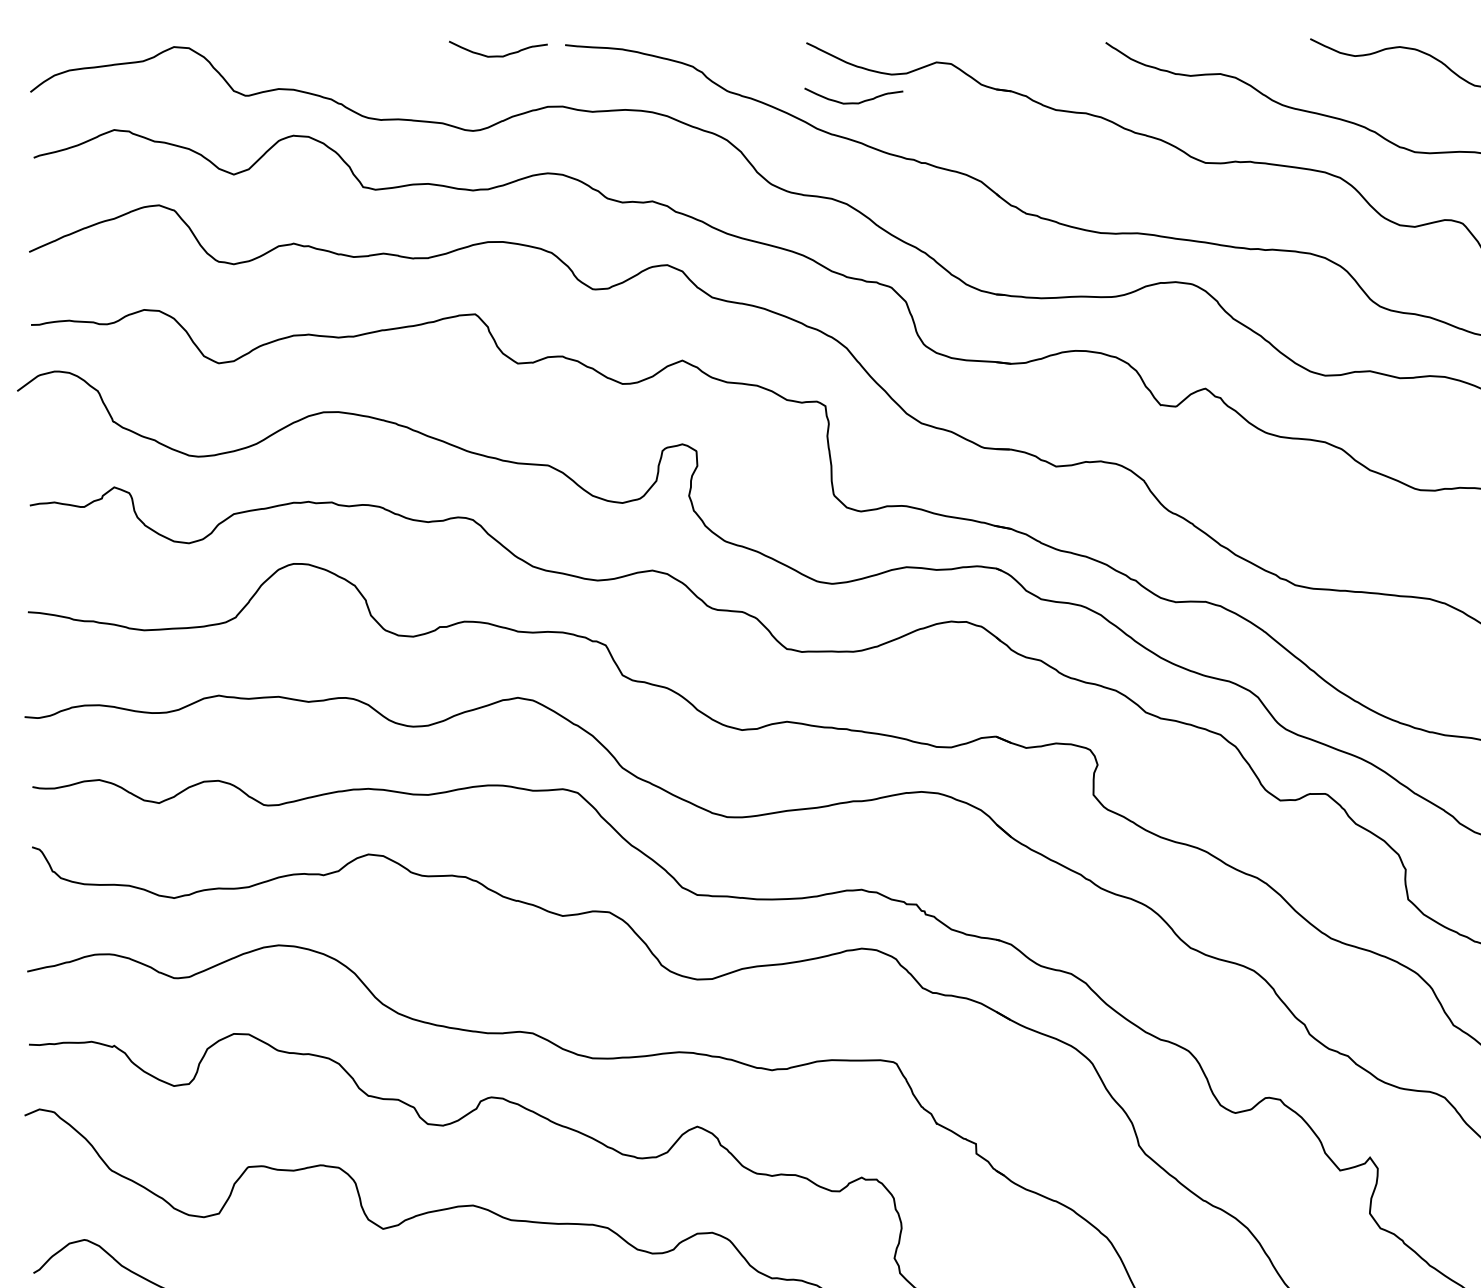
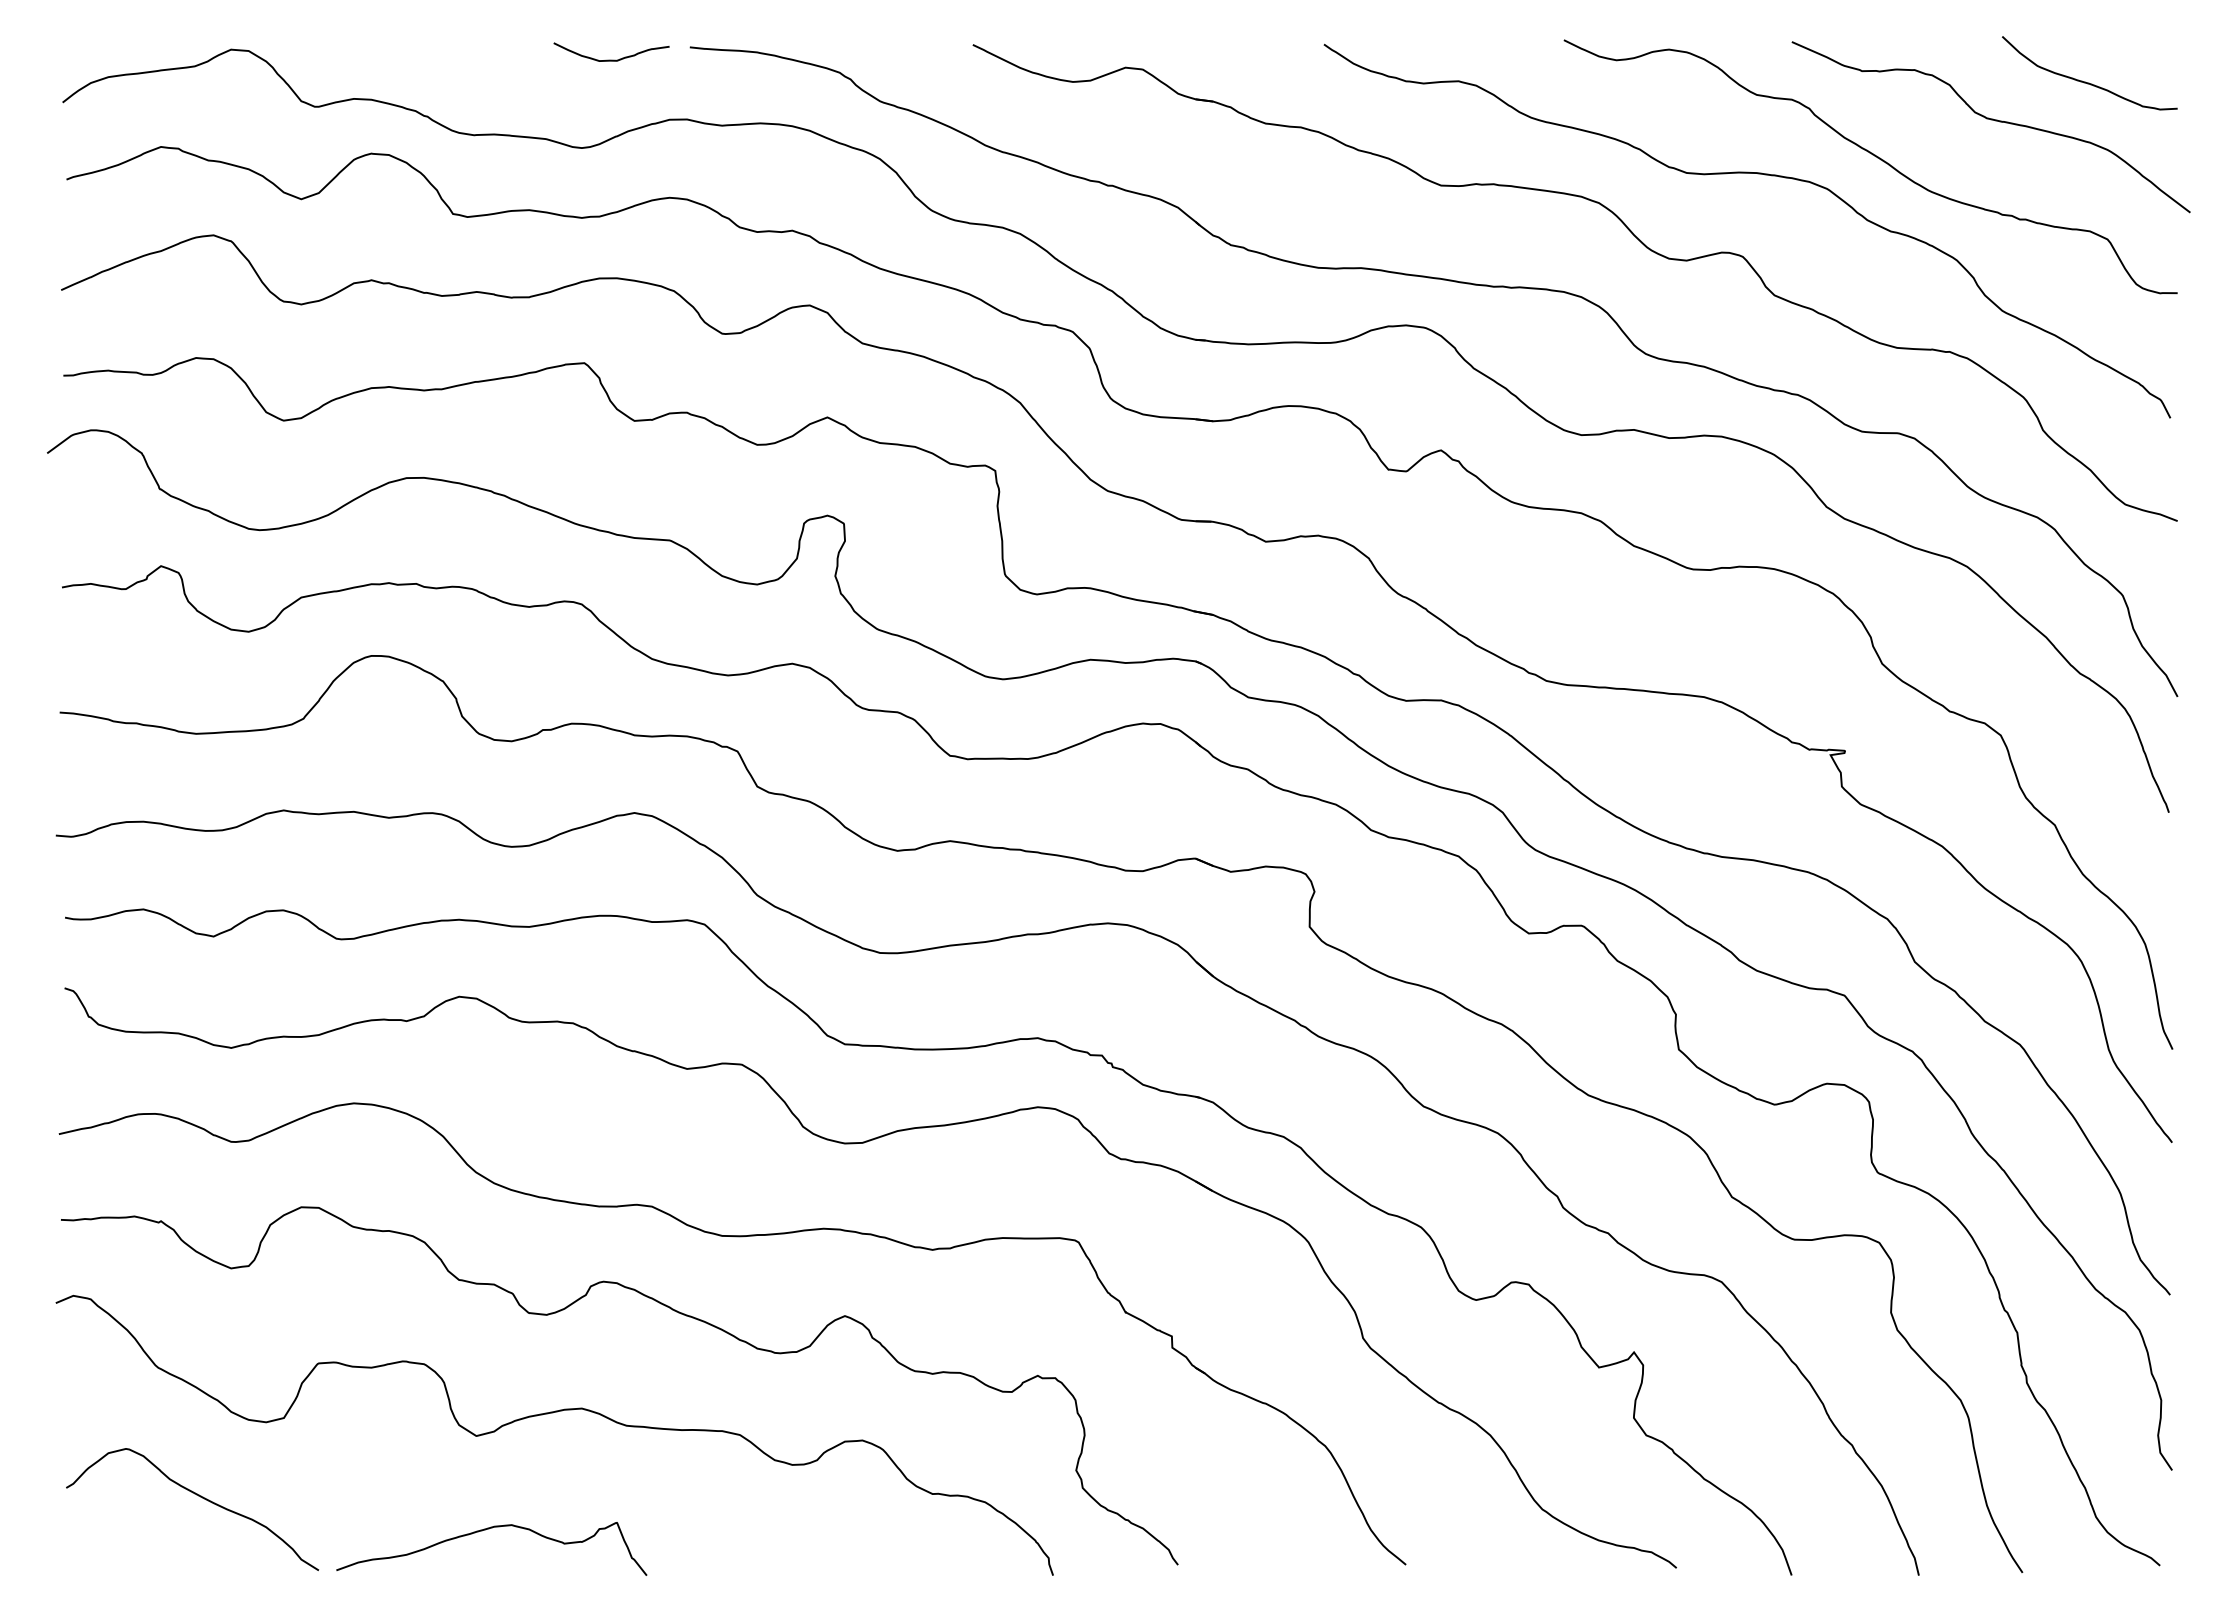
curve: (853, 102) -> (1028, 114), removed

